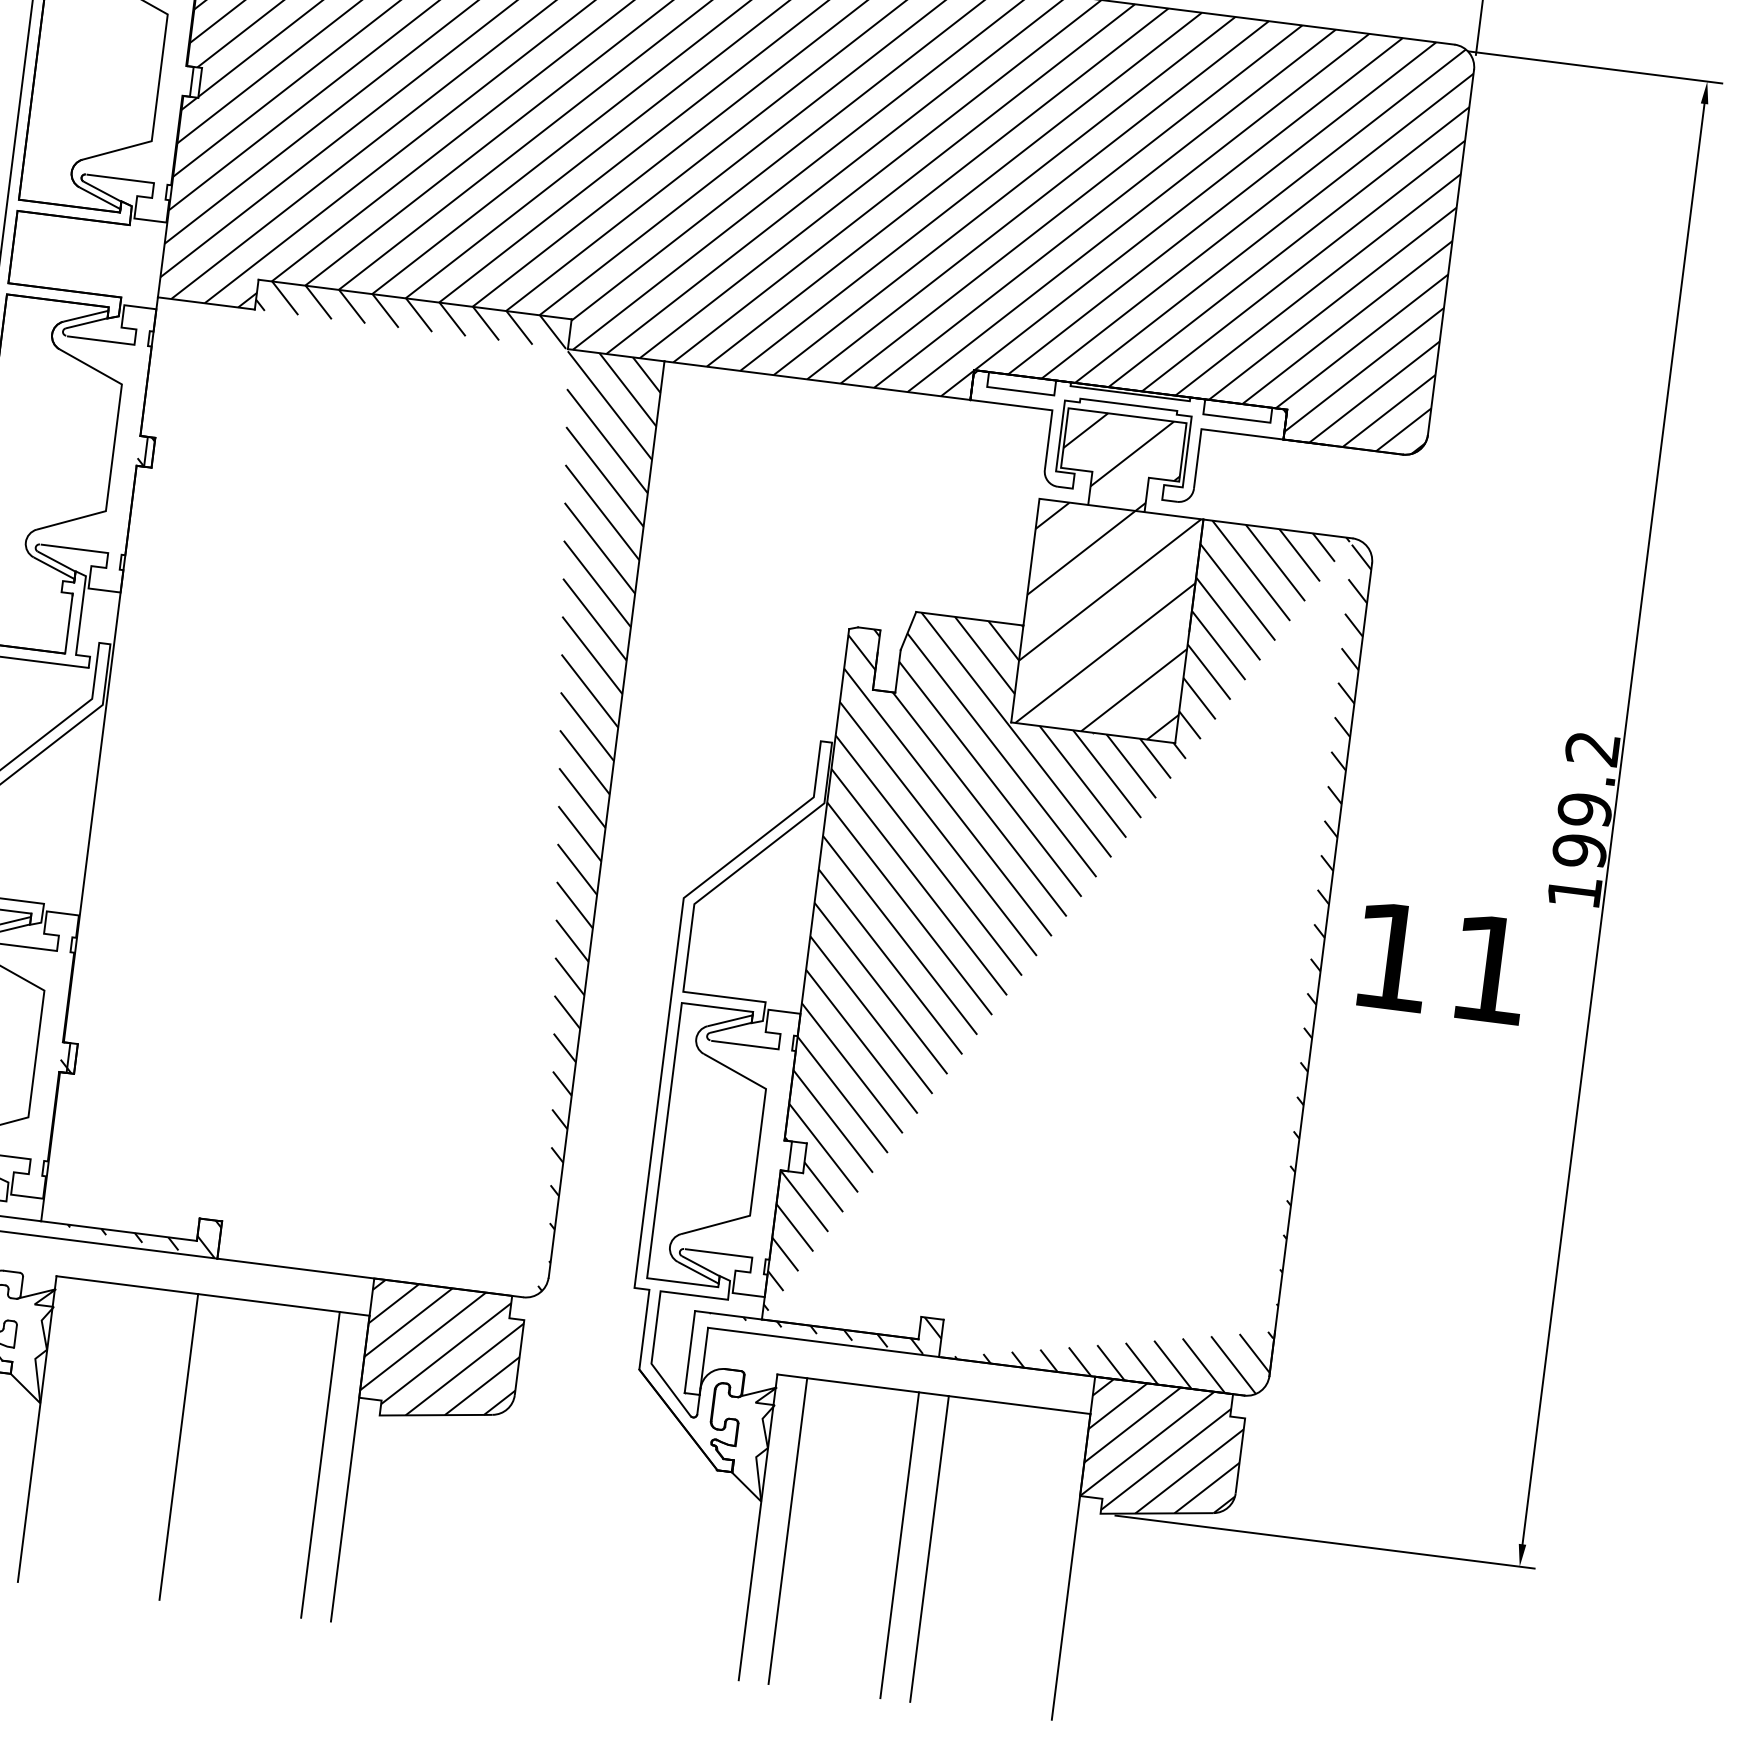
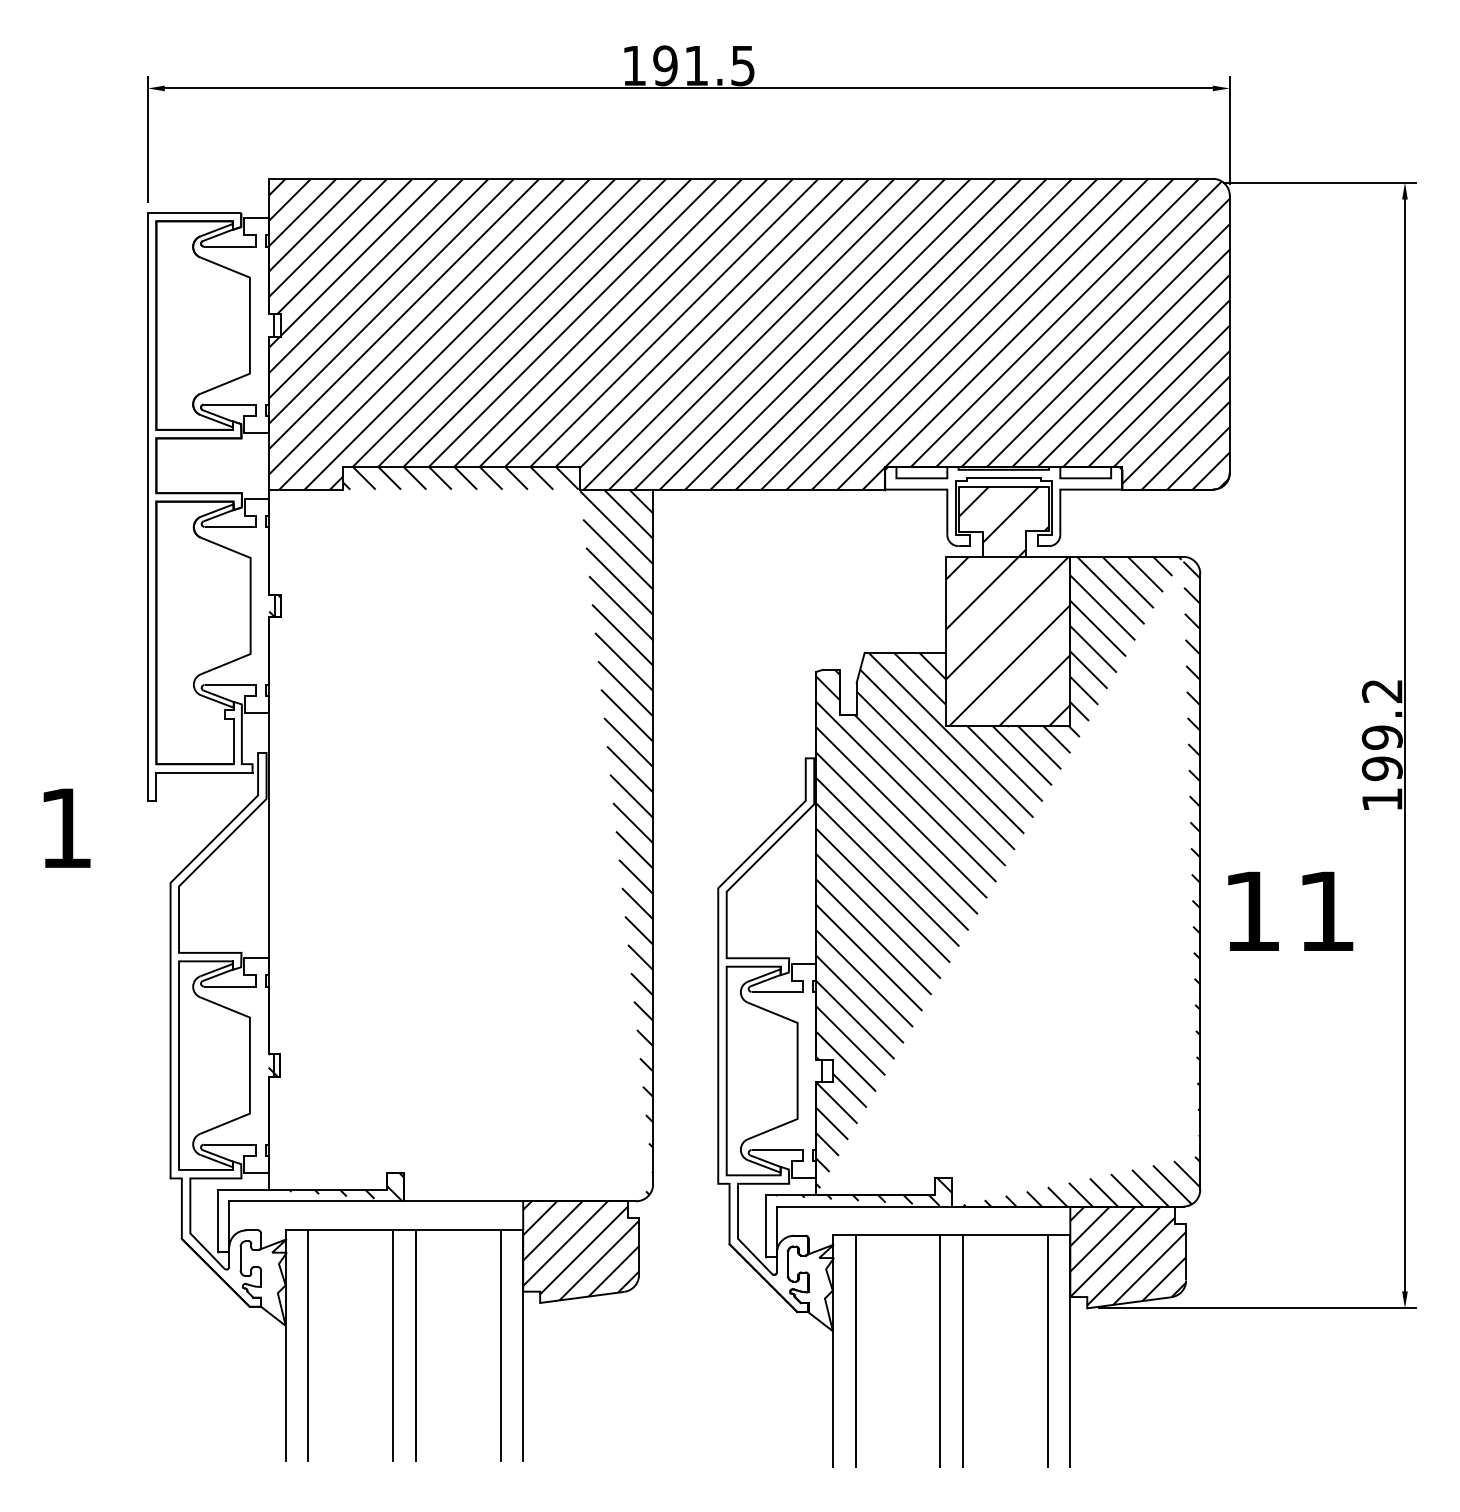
text: (1442, 962) -> (1290, 910), moved
line: (67, 1432) -> (308, 1345), added
line: (208, 1450) -> (415, 1345), added
line: (1041, 1562) -> (1047, 1350), added

